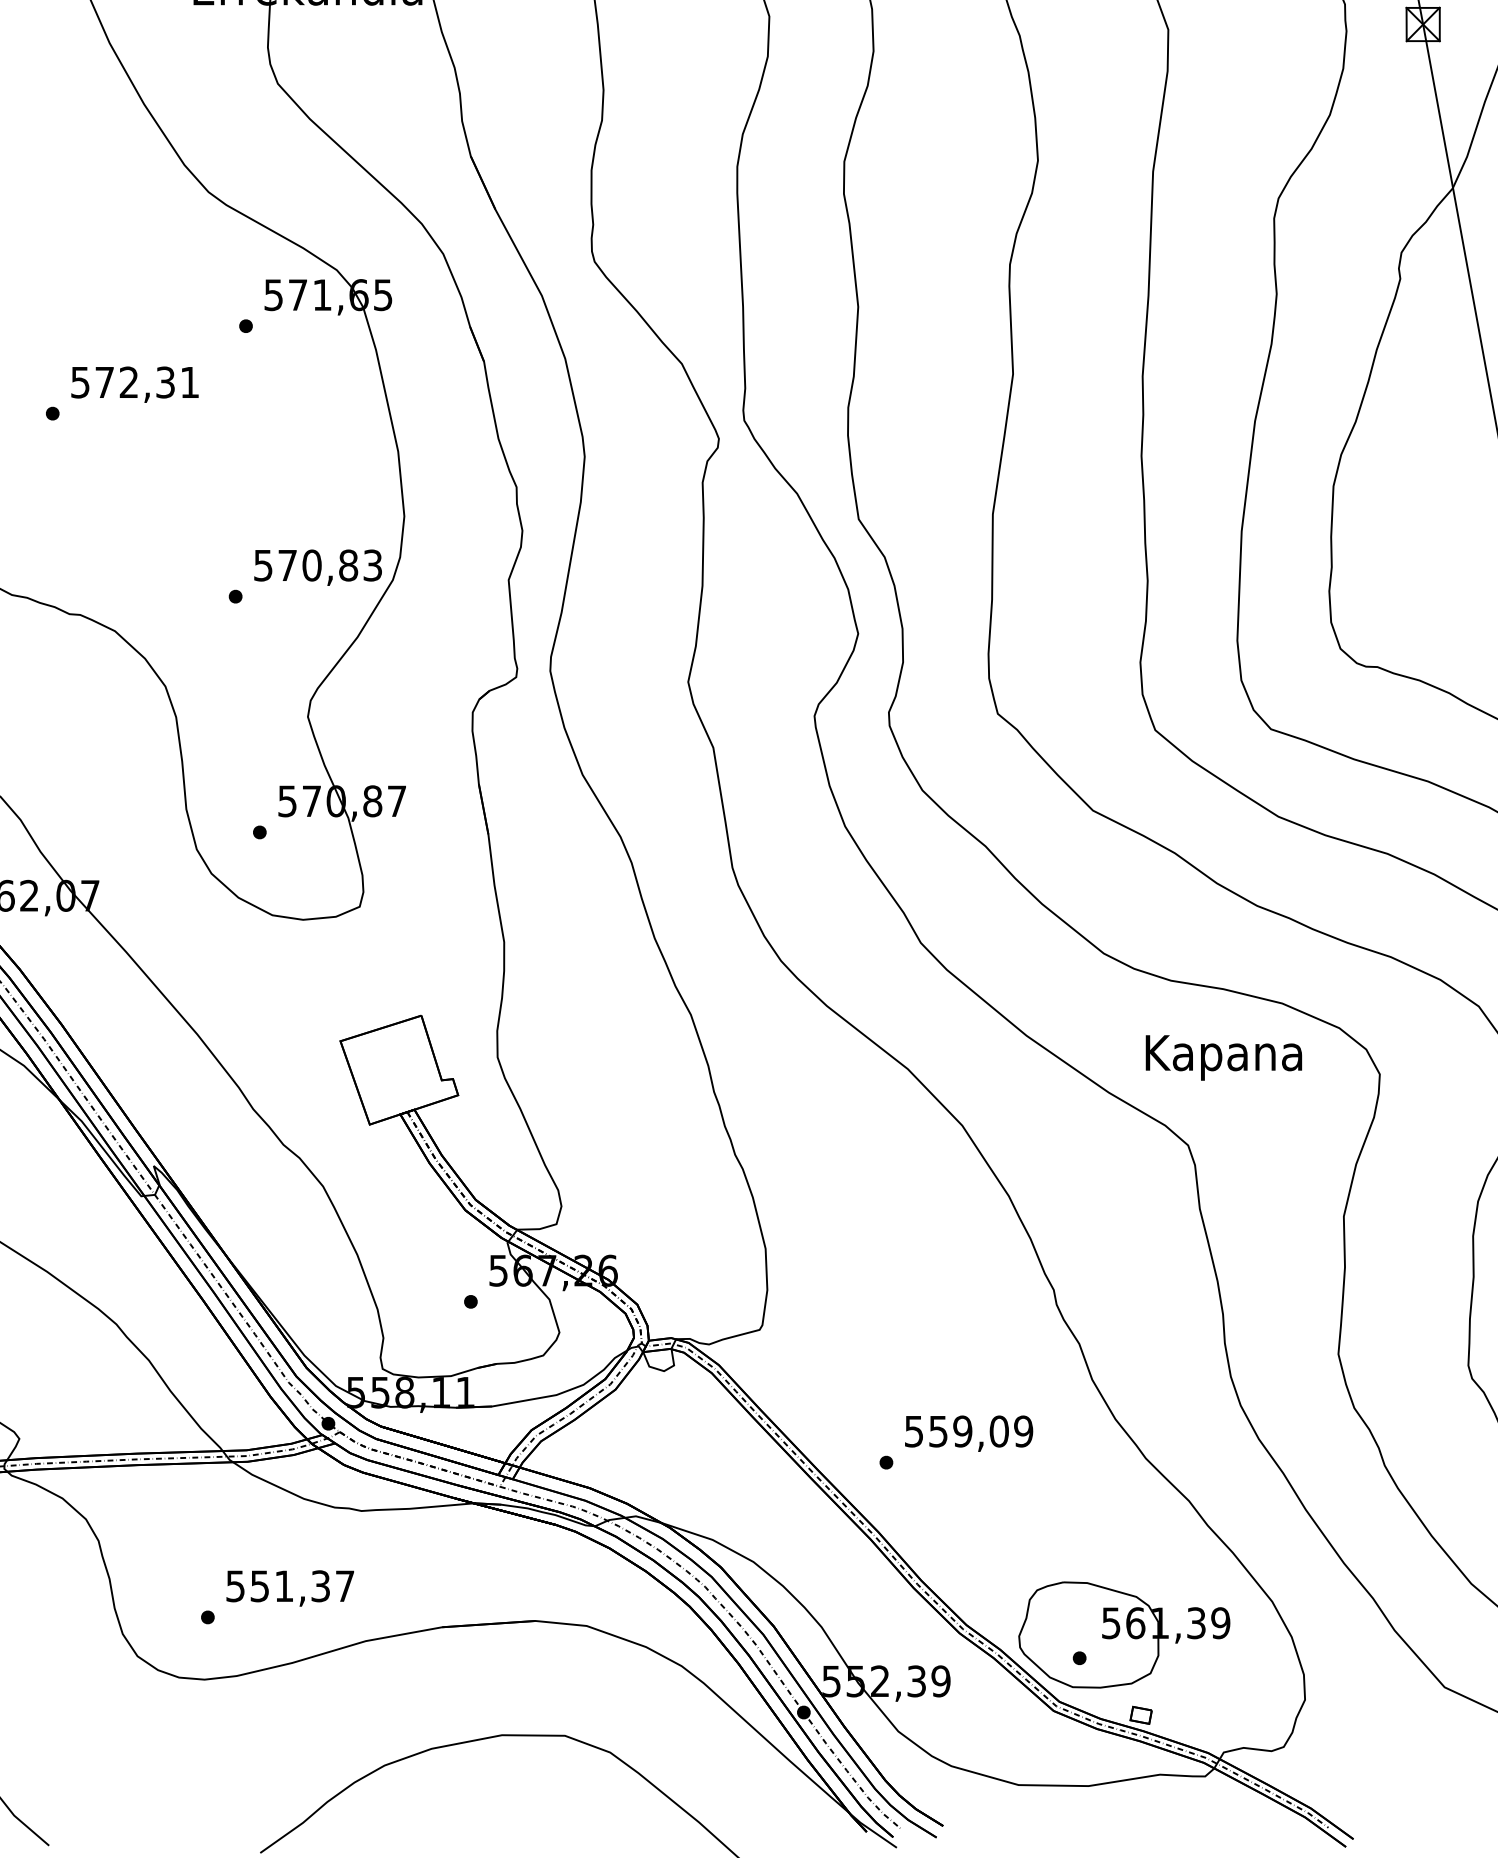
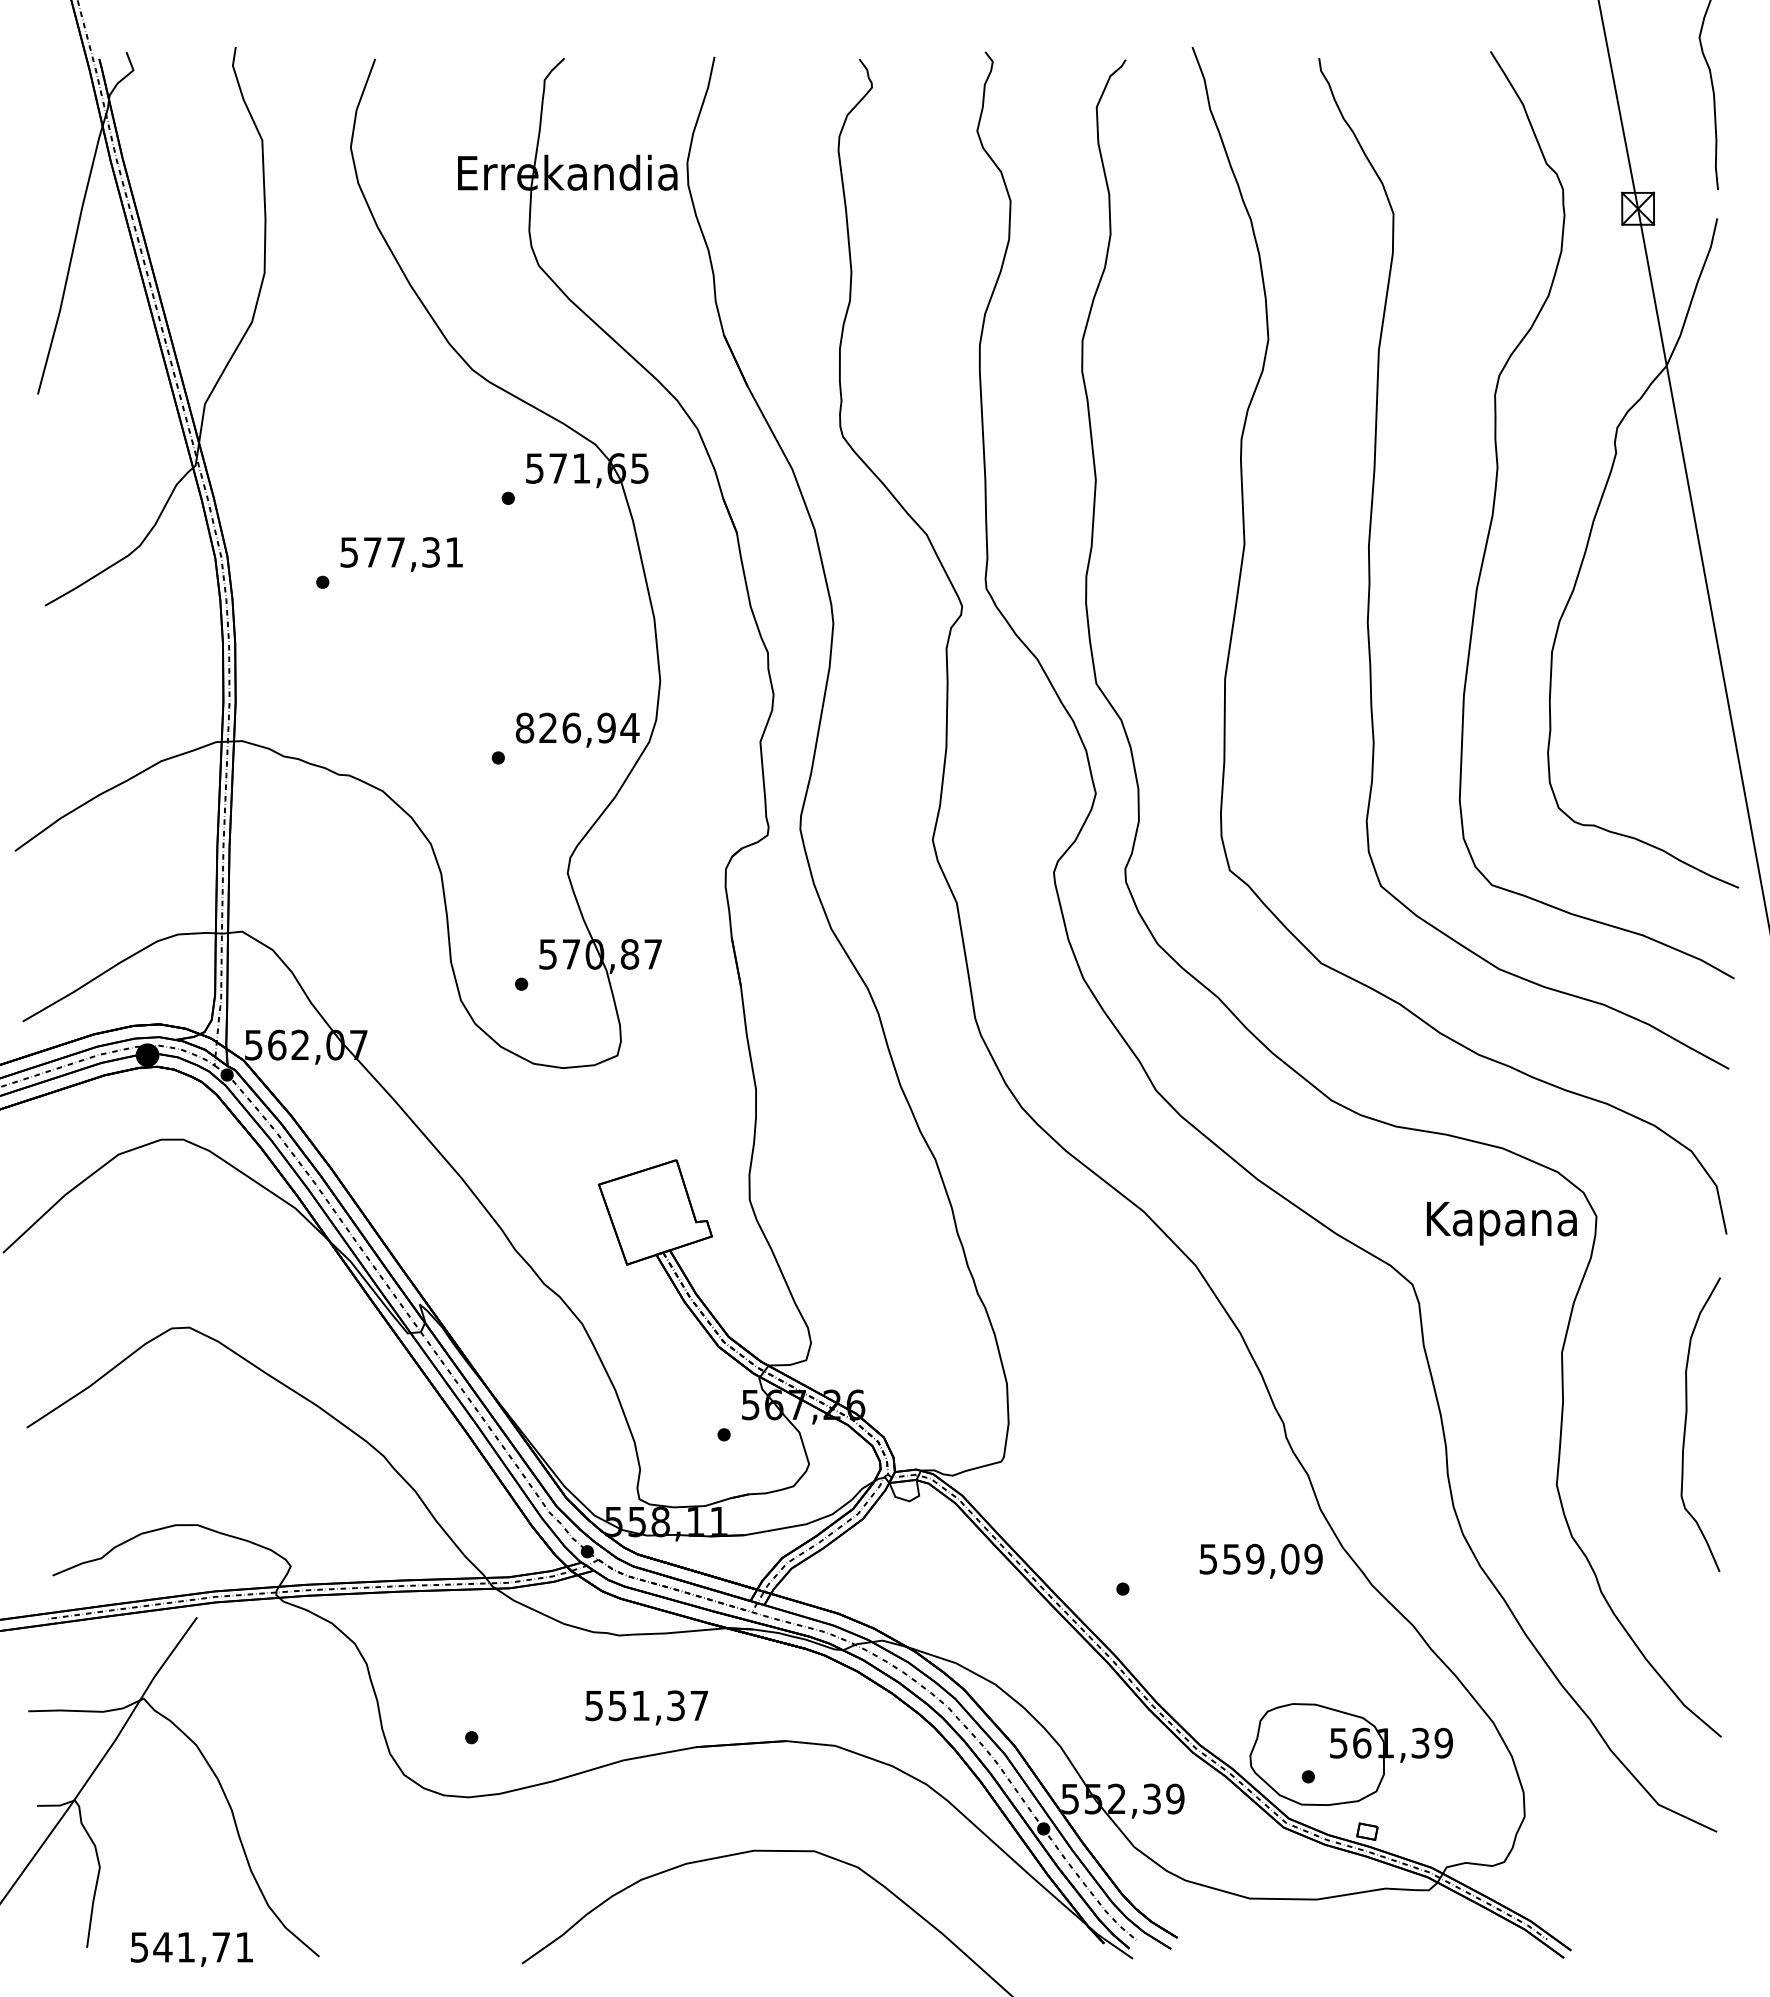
text: (128, 382) -> (395, 552), 572,31 -> 577,31
text: (318, 564) -> (577, 727), 570,83 -> 826,94
text: (1223, 1057) -> (1501, 1223), moved
text: (968, 1432) -> (1260, 1560), moved
text: (290, 1588) -> (646, 1707), moved

